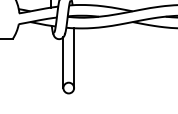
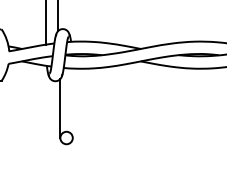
line: (73, 58) -> (72, 103), removed

